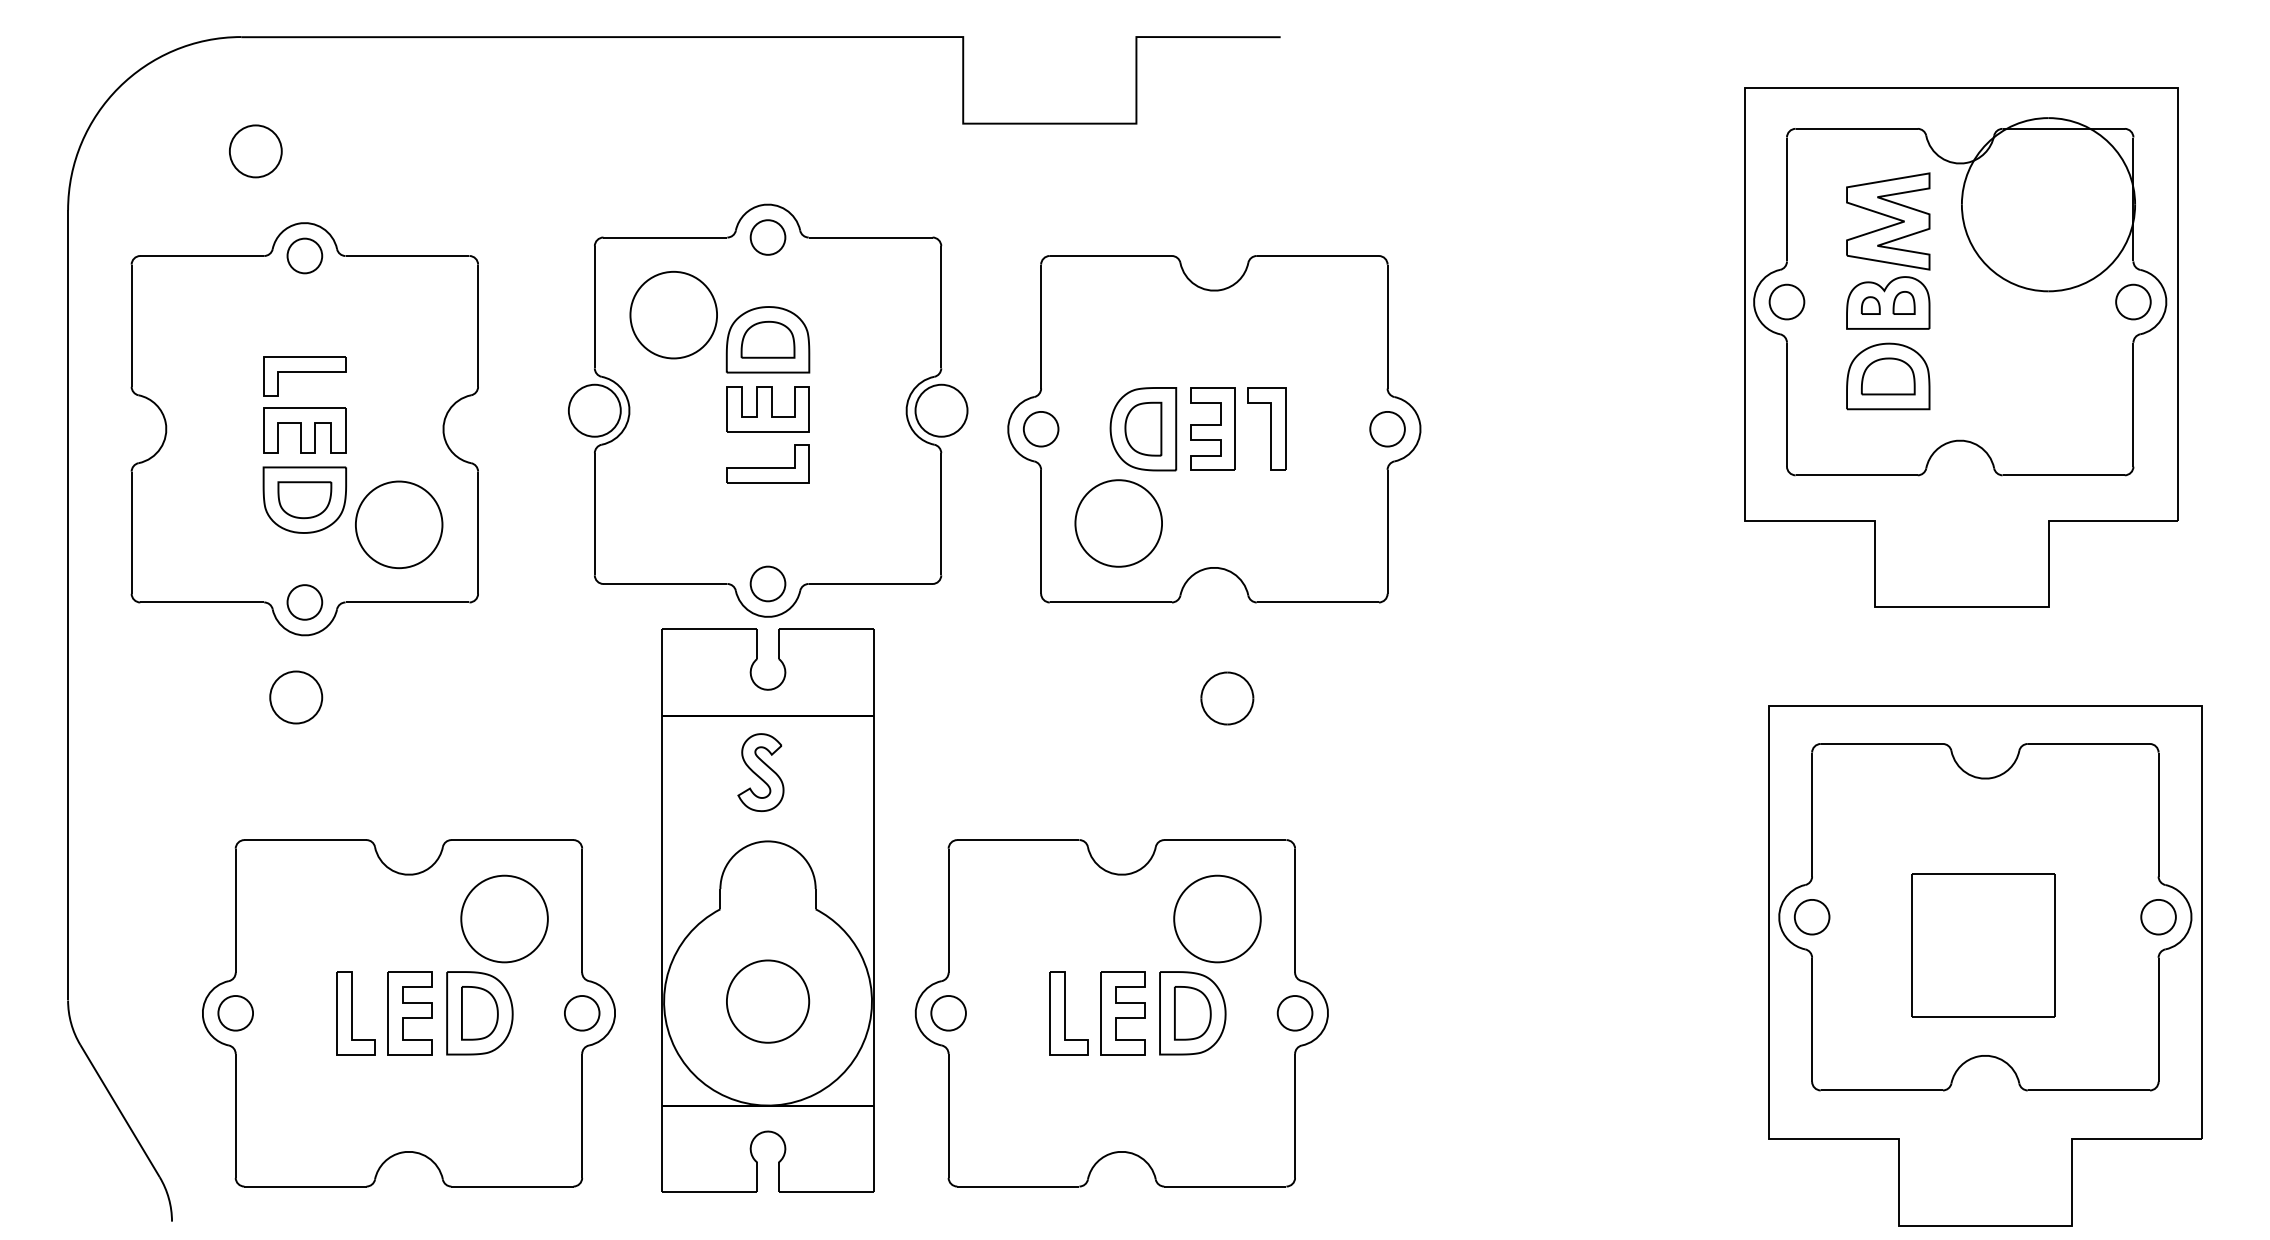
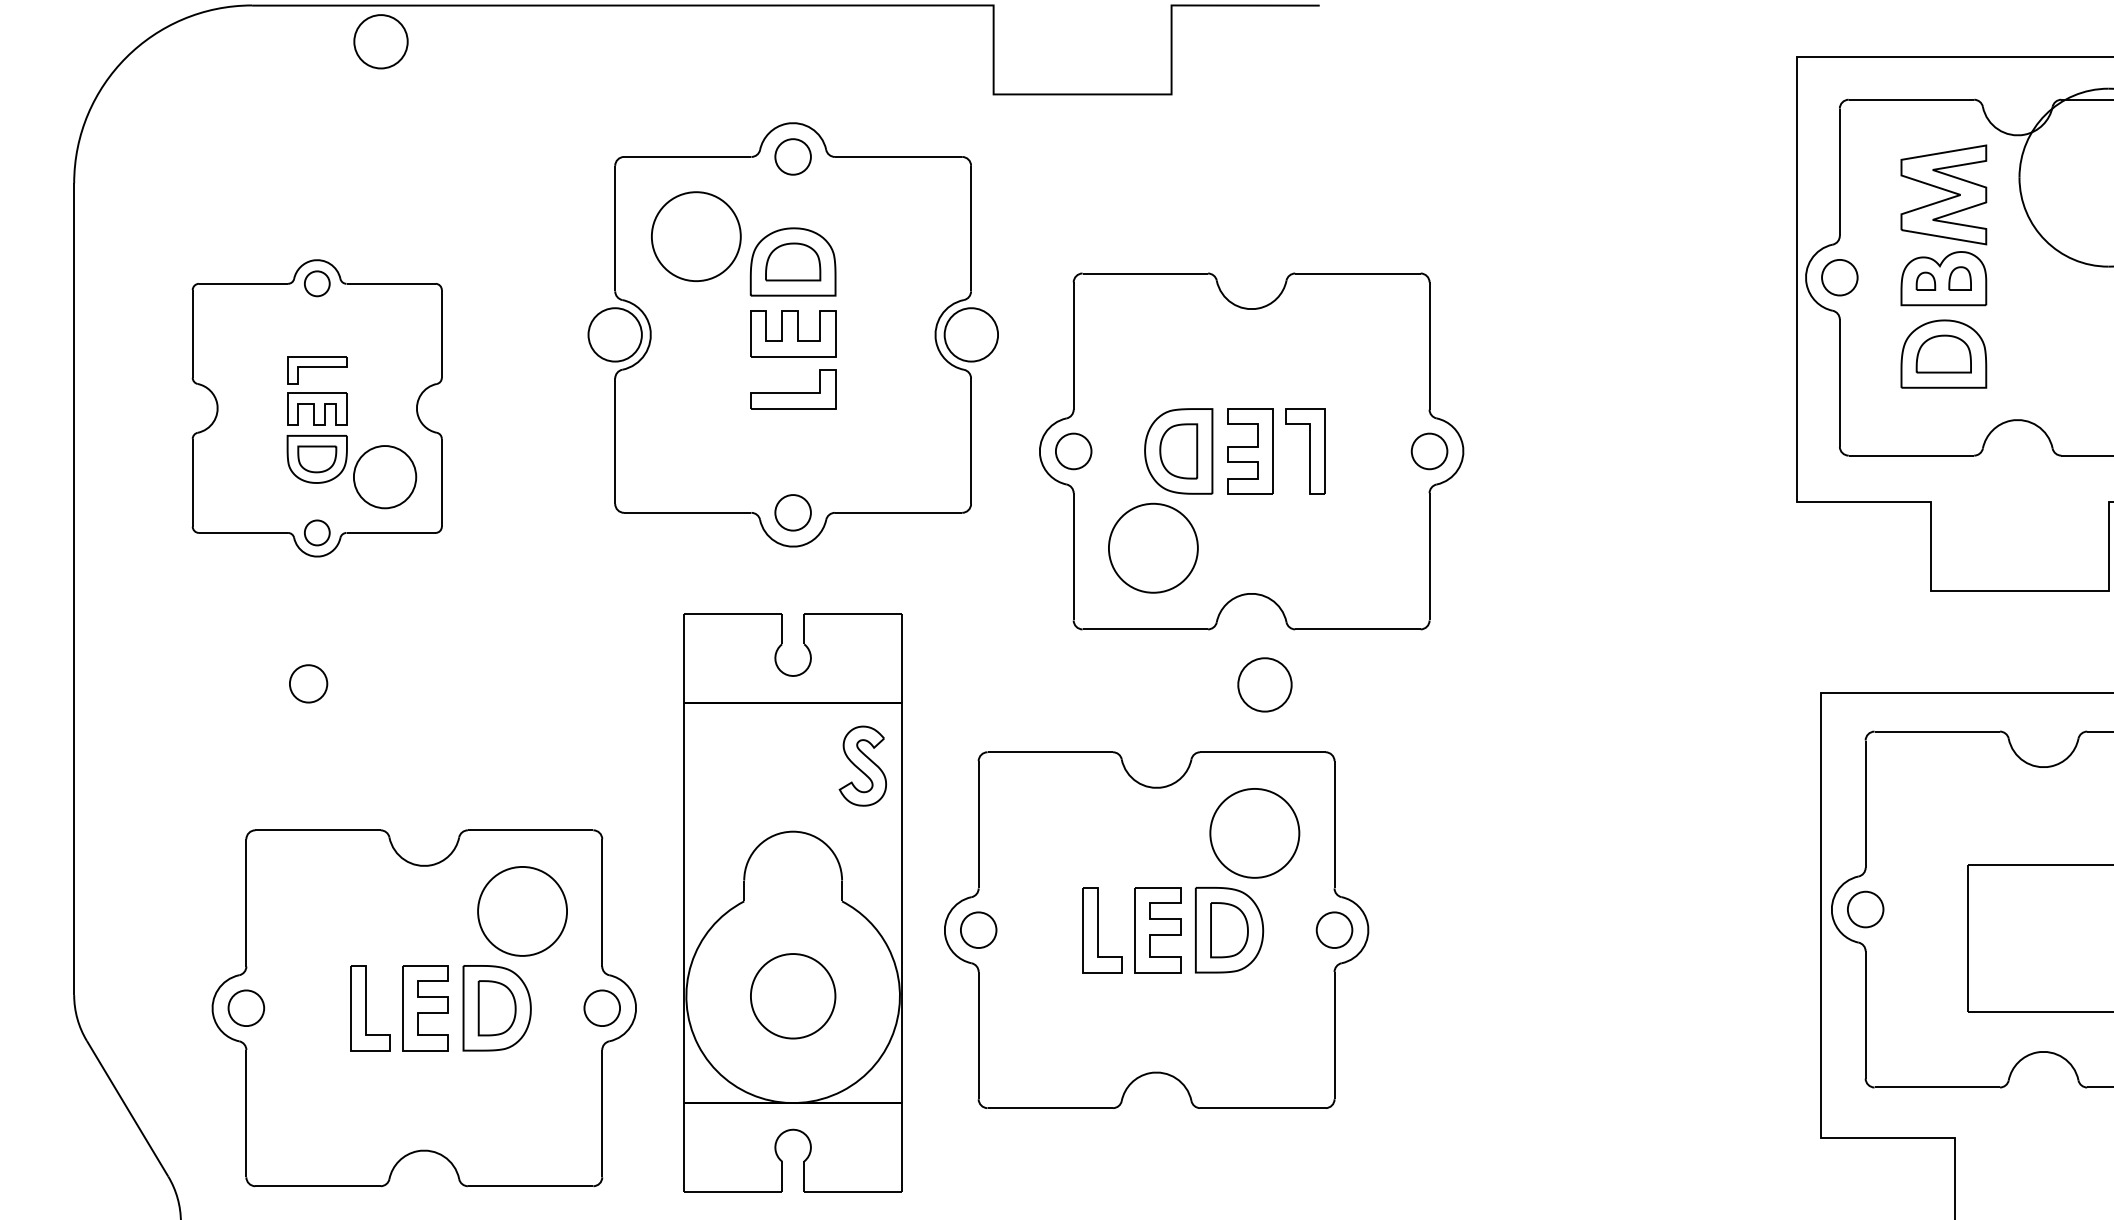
part: (255, 151) -> (380, 41), moved
part: (768, 410) -> (793, 334), moved
part: (304, 429) -> (317, 408), size x0.7
part: (1214, 429) -> (1251, 451), moved
part: (296, 697) -> (308, 683), size x0.7
part: (760, 772) -> (862, 766), moved
part: (1121, 1013) -> (1156, 930), moved

